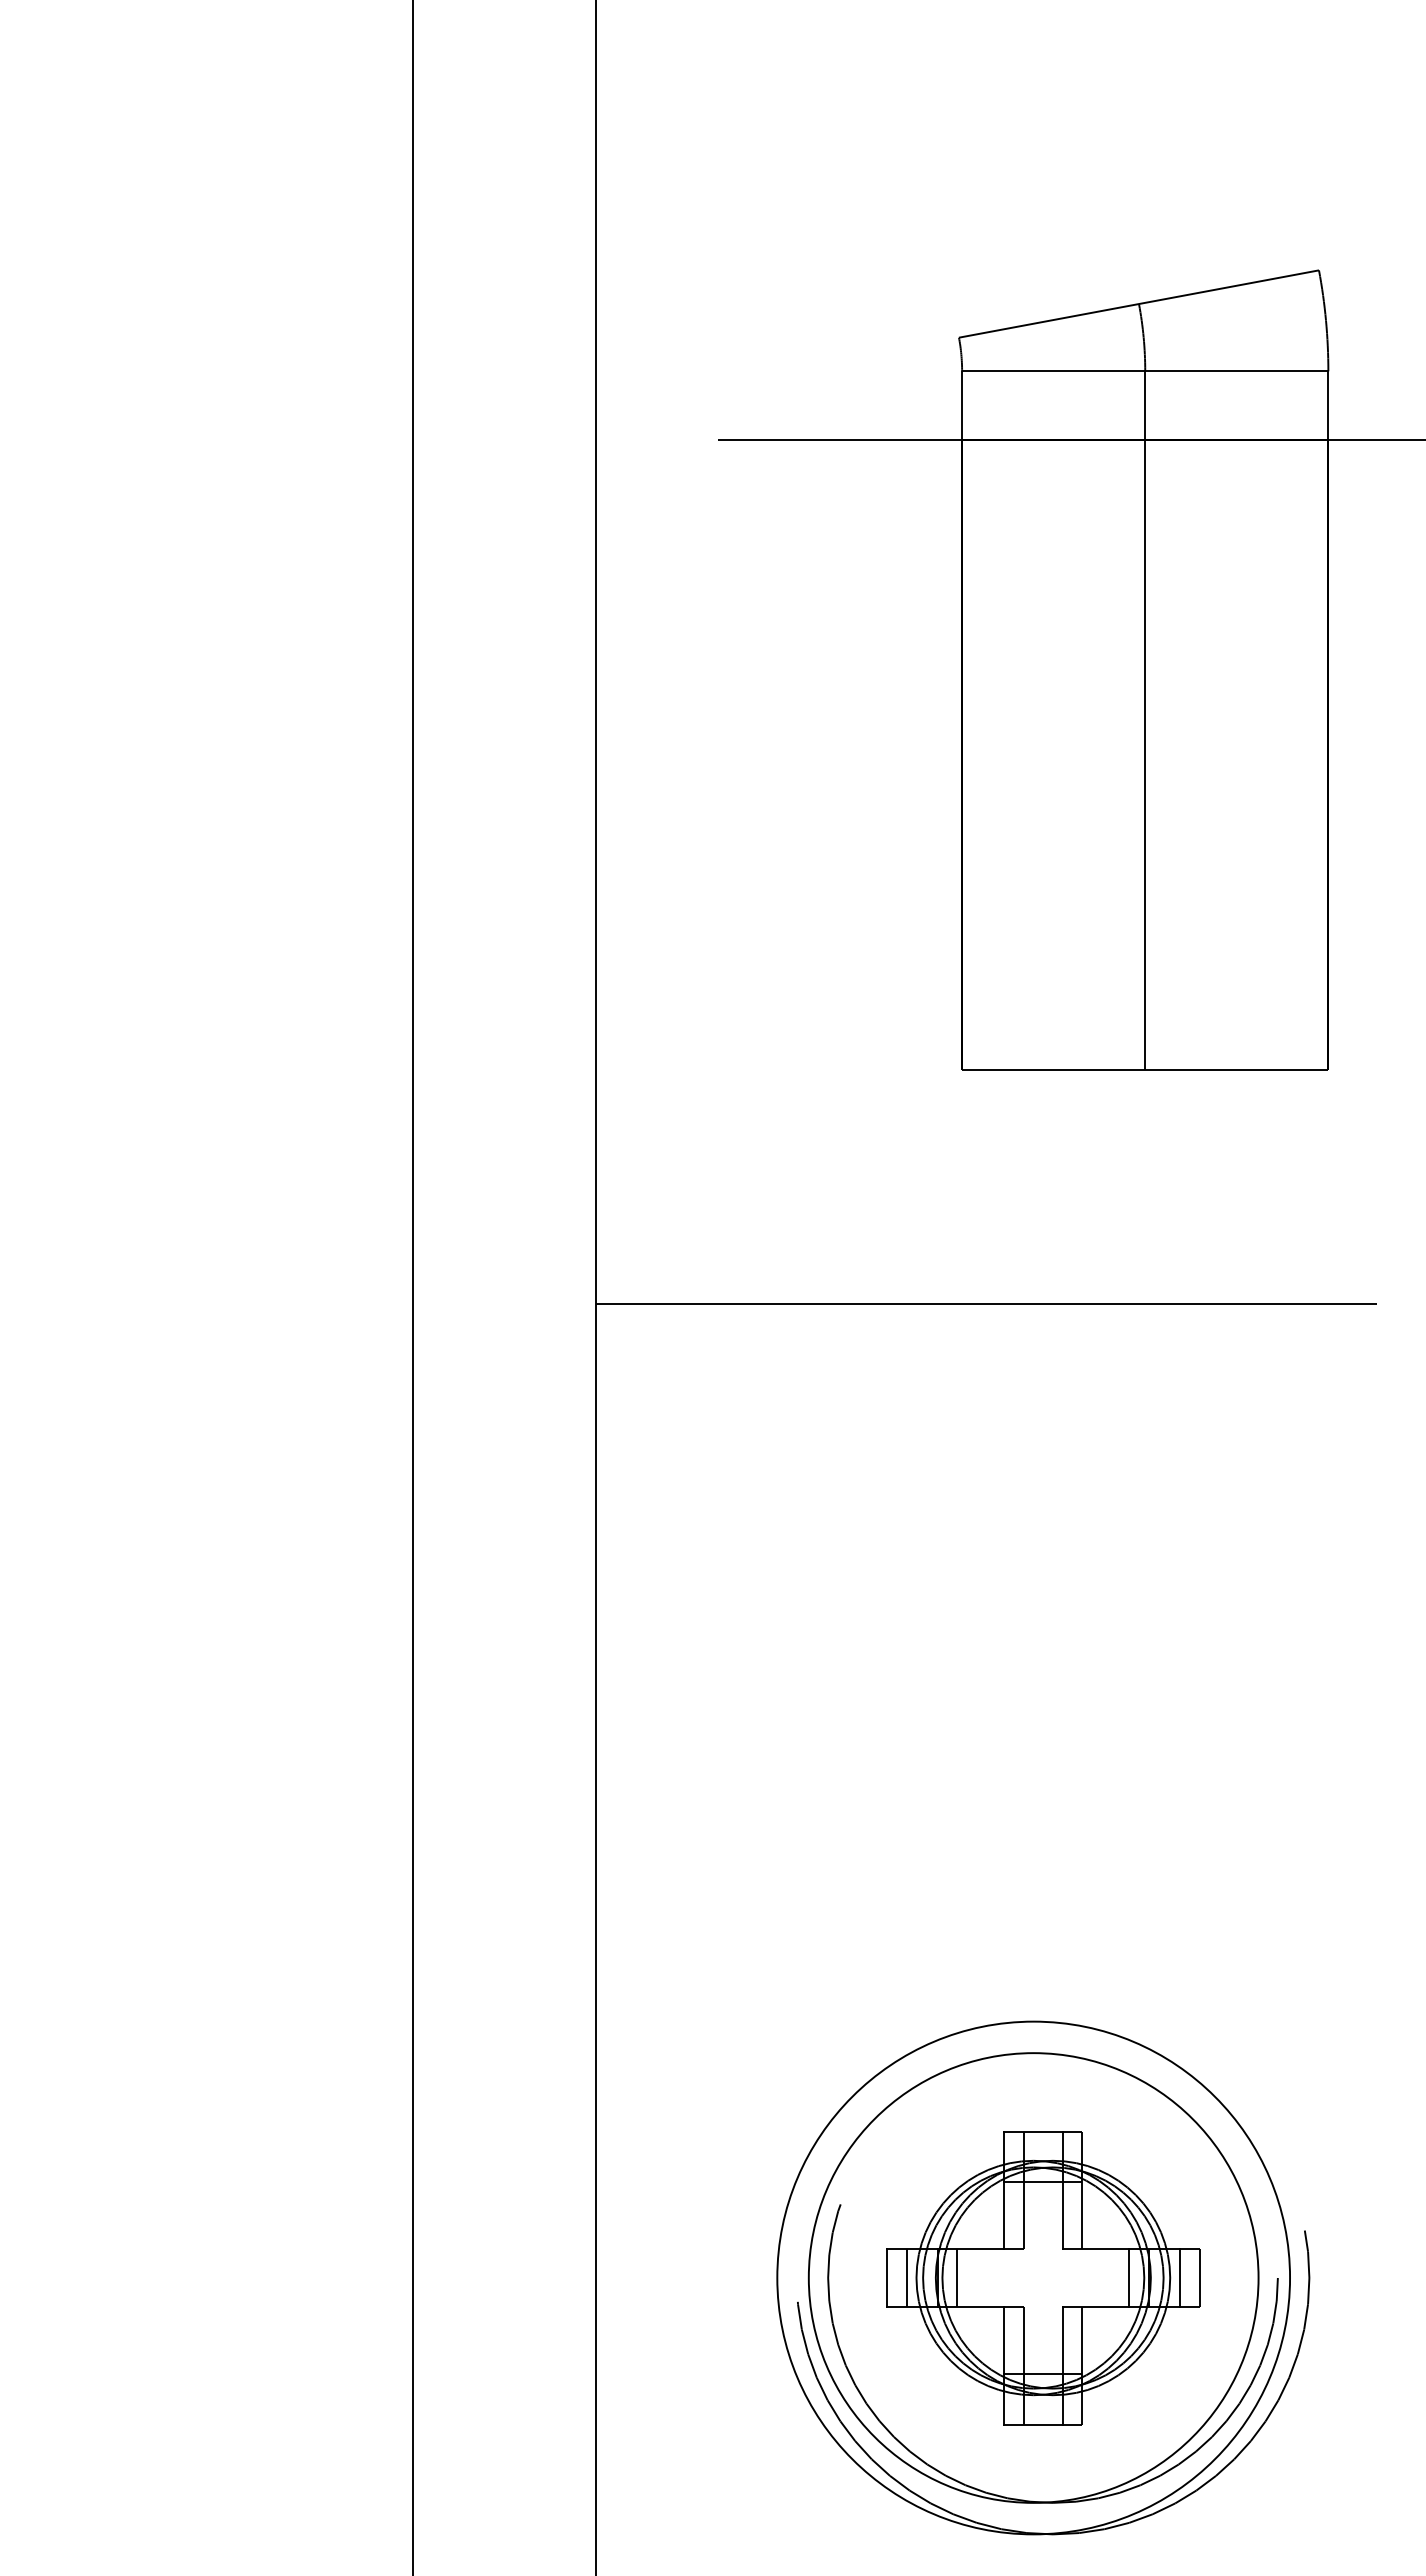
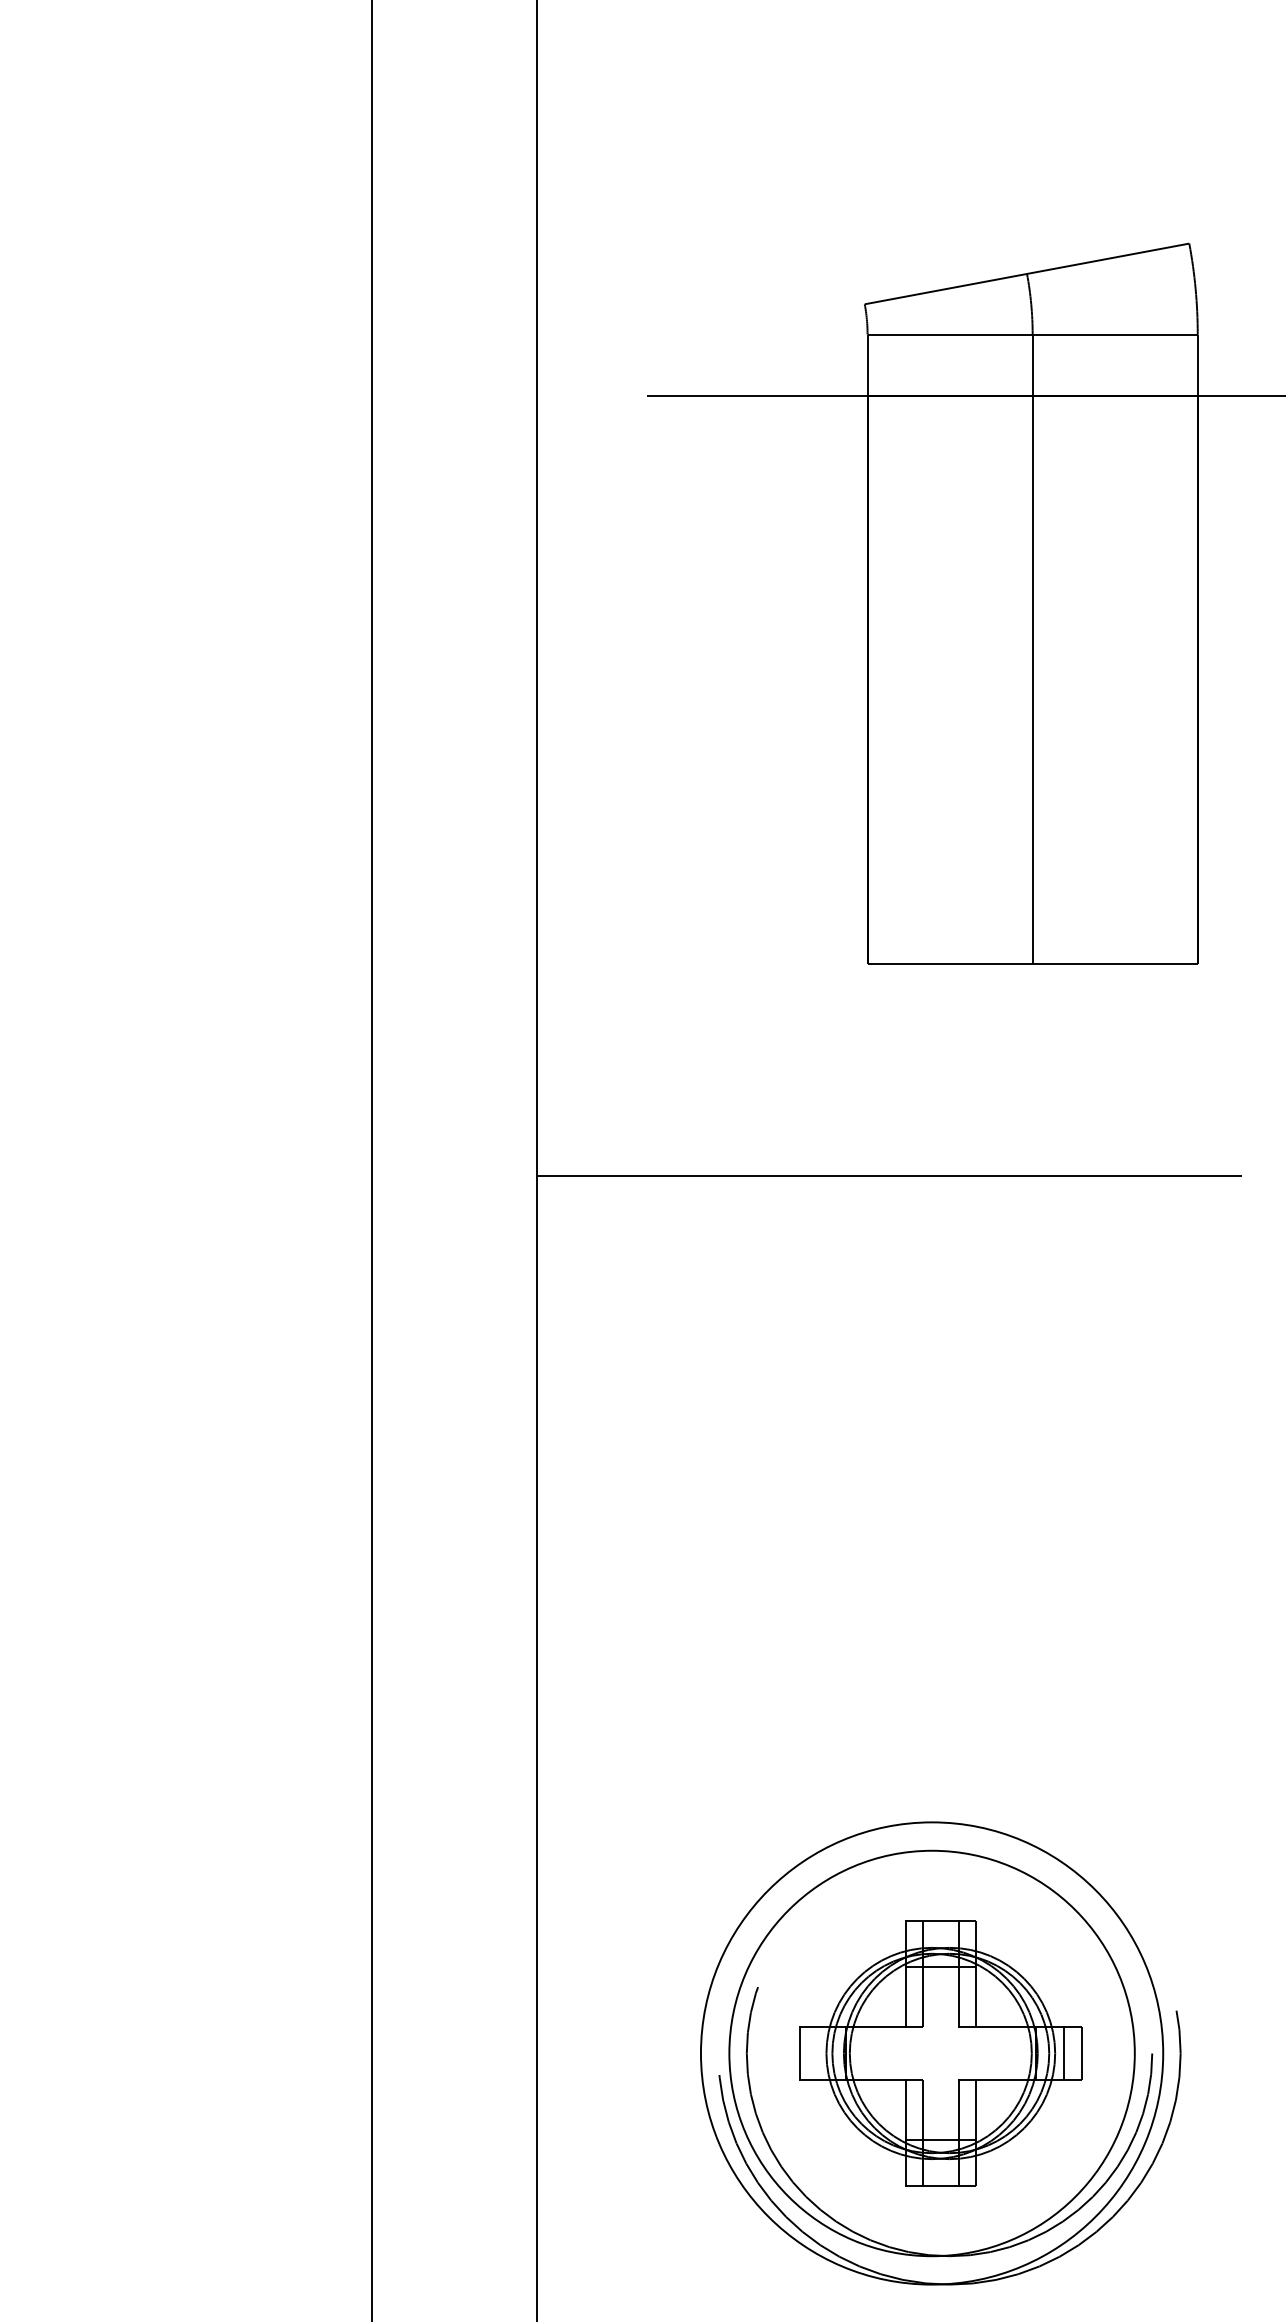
line: (906, 2277) -> (817, 2053), removed
line: (957, 2277) -> (863, 2053), removed
line: (1129, 2277) -> (1018, 2053), removed

